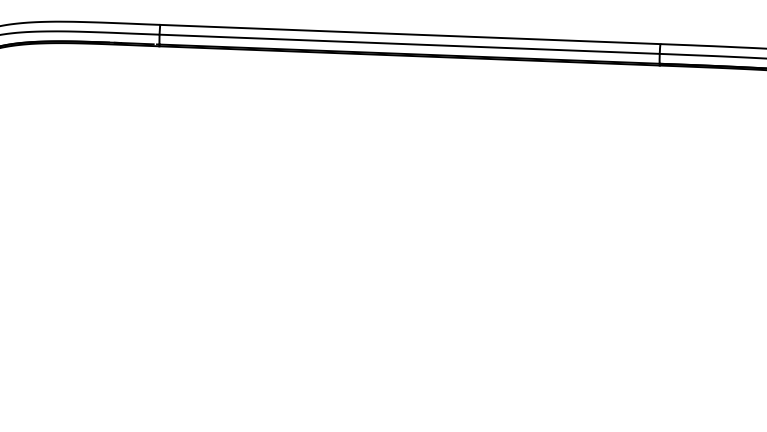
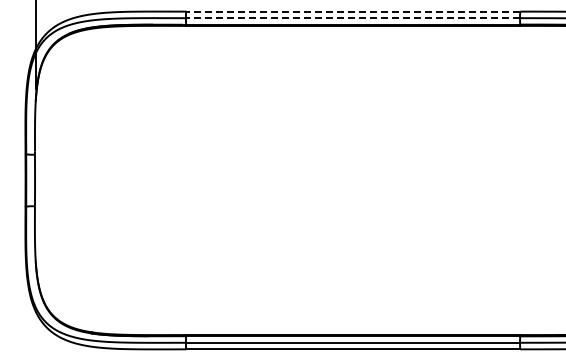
line: (409, 34) -> (352, 11), solid -> dashed
line: (408, 44) -> (352, 18), solid -> dashed

